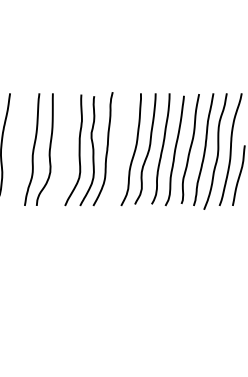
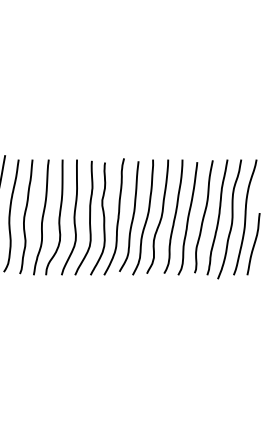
curve: (16, 148) -> (25, 216), added
curve: (120, 148) -> (132, 216), added
curve: (63, 149) -> (73, 217), added

